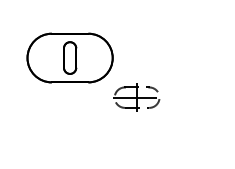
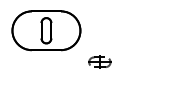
part: (136, 97) -> (99, 62), size x0.6

